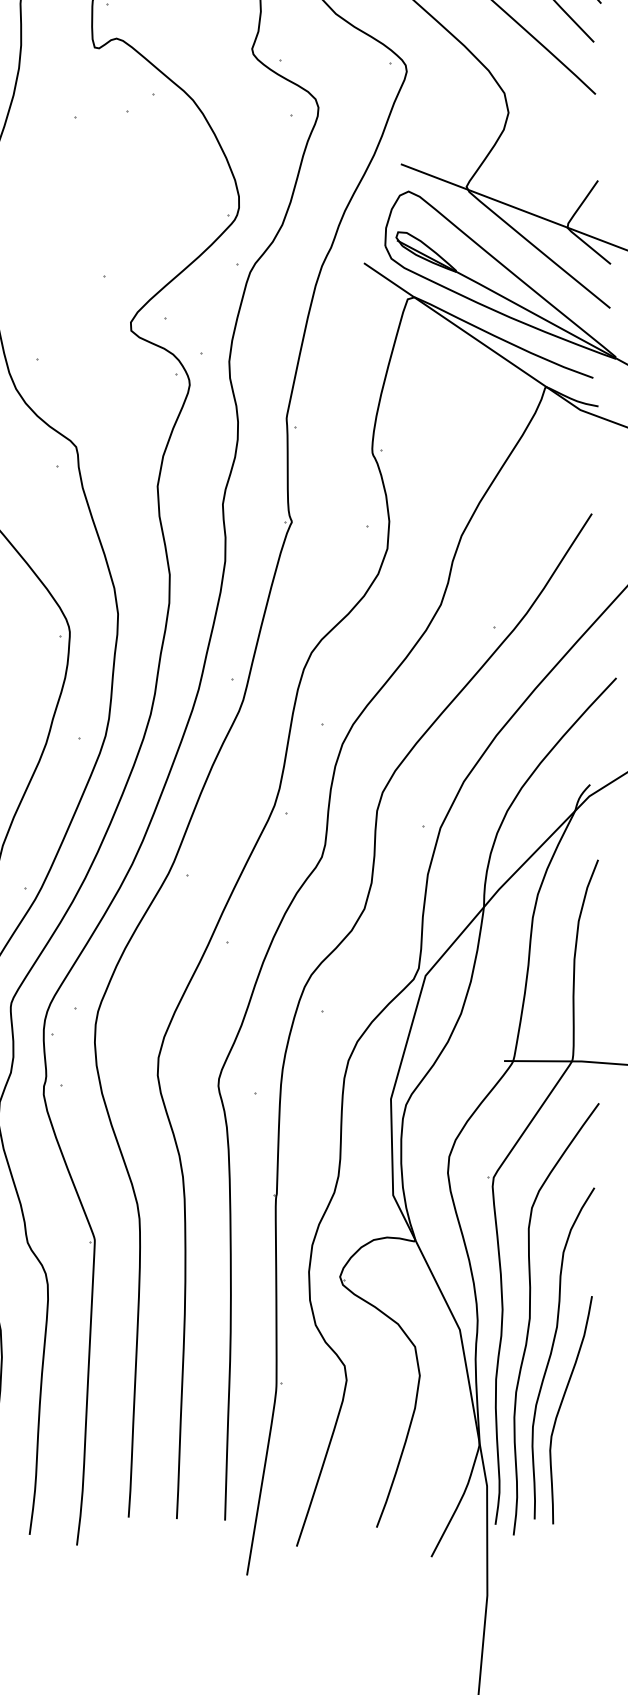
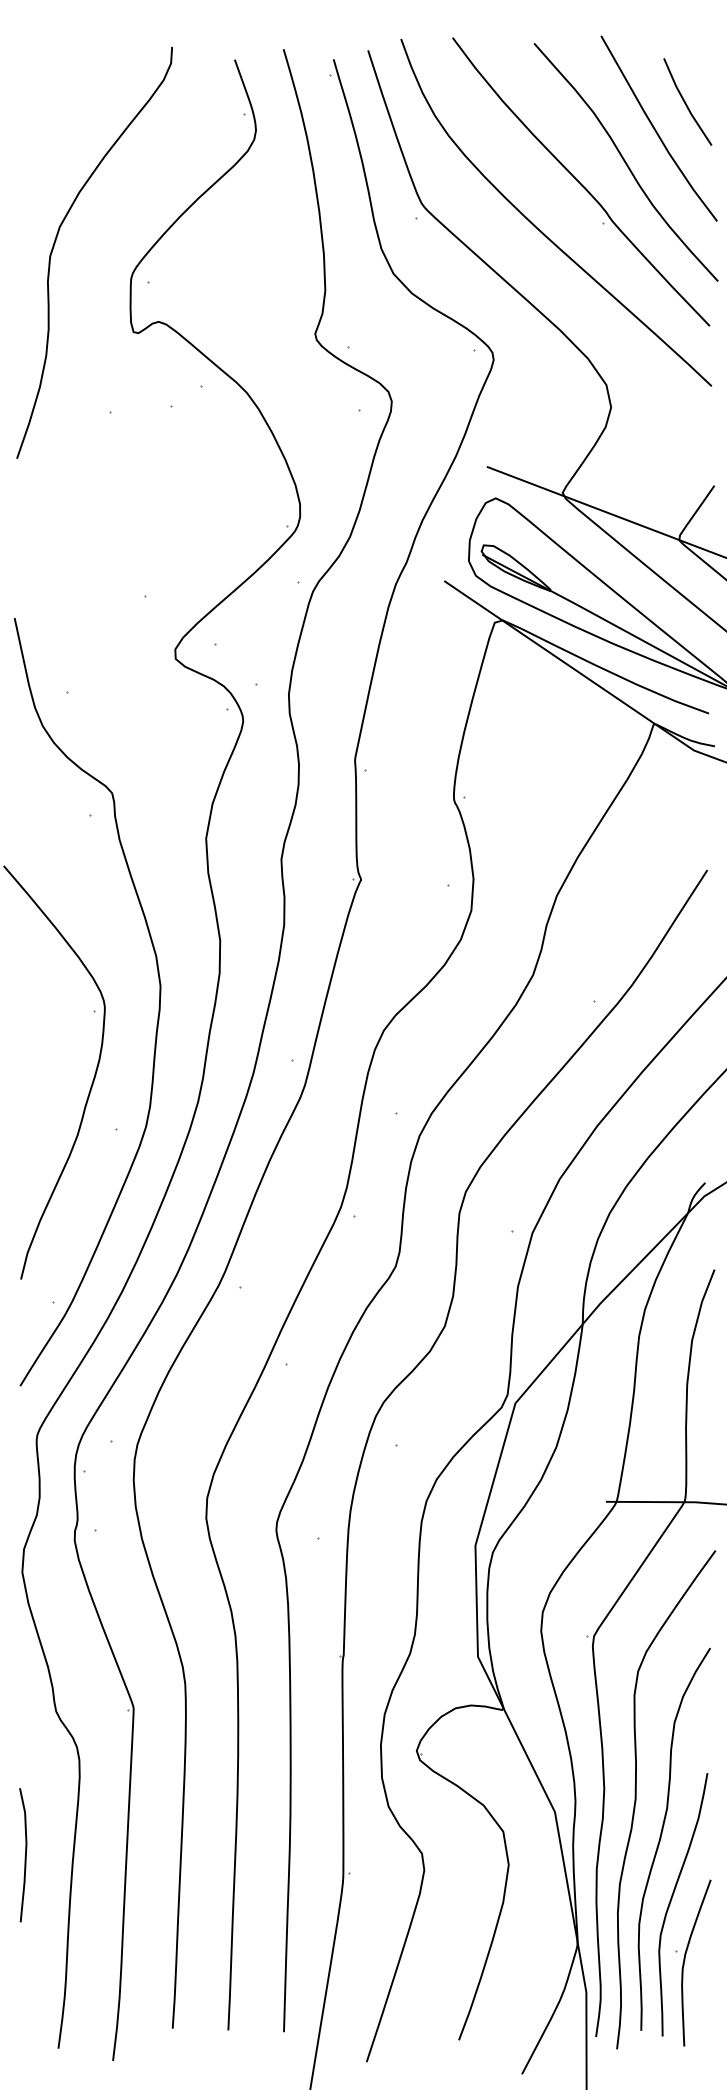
part: (572, 1458) -> (685, 1960), added

